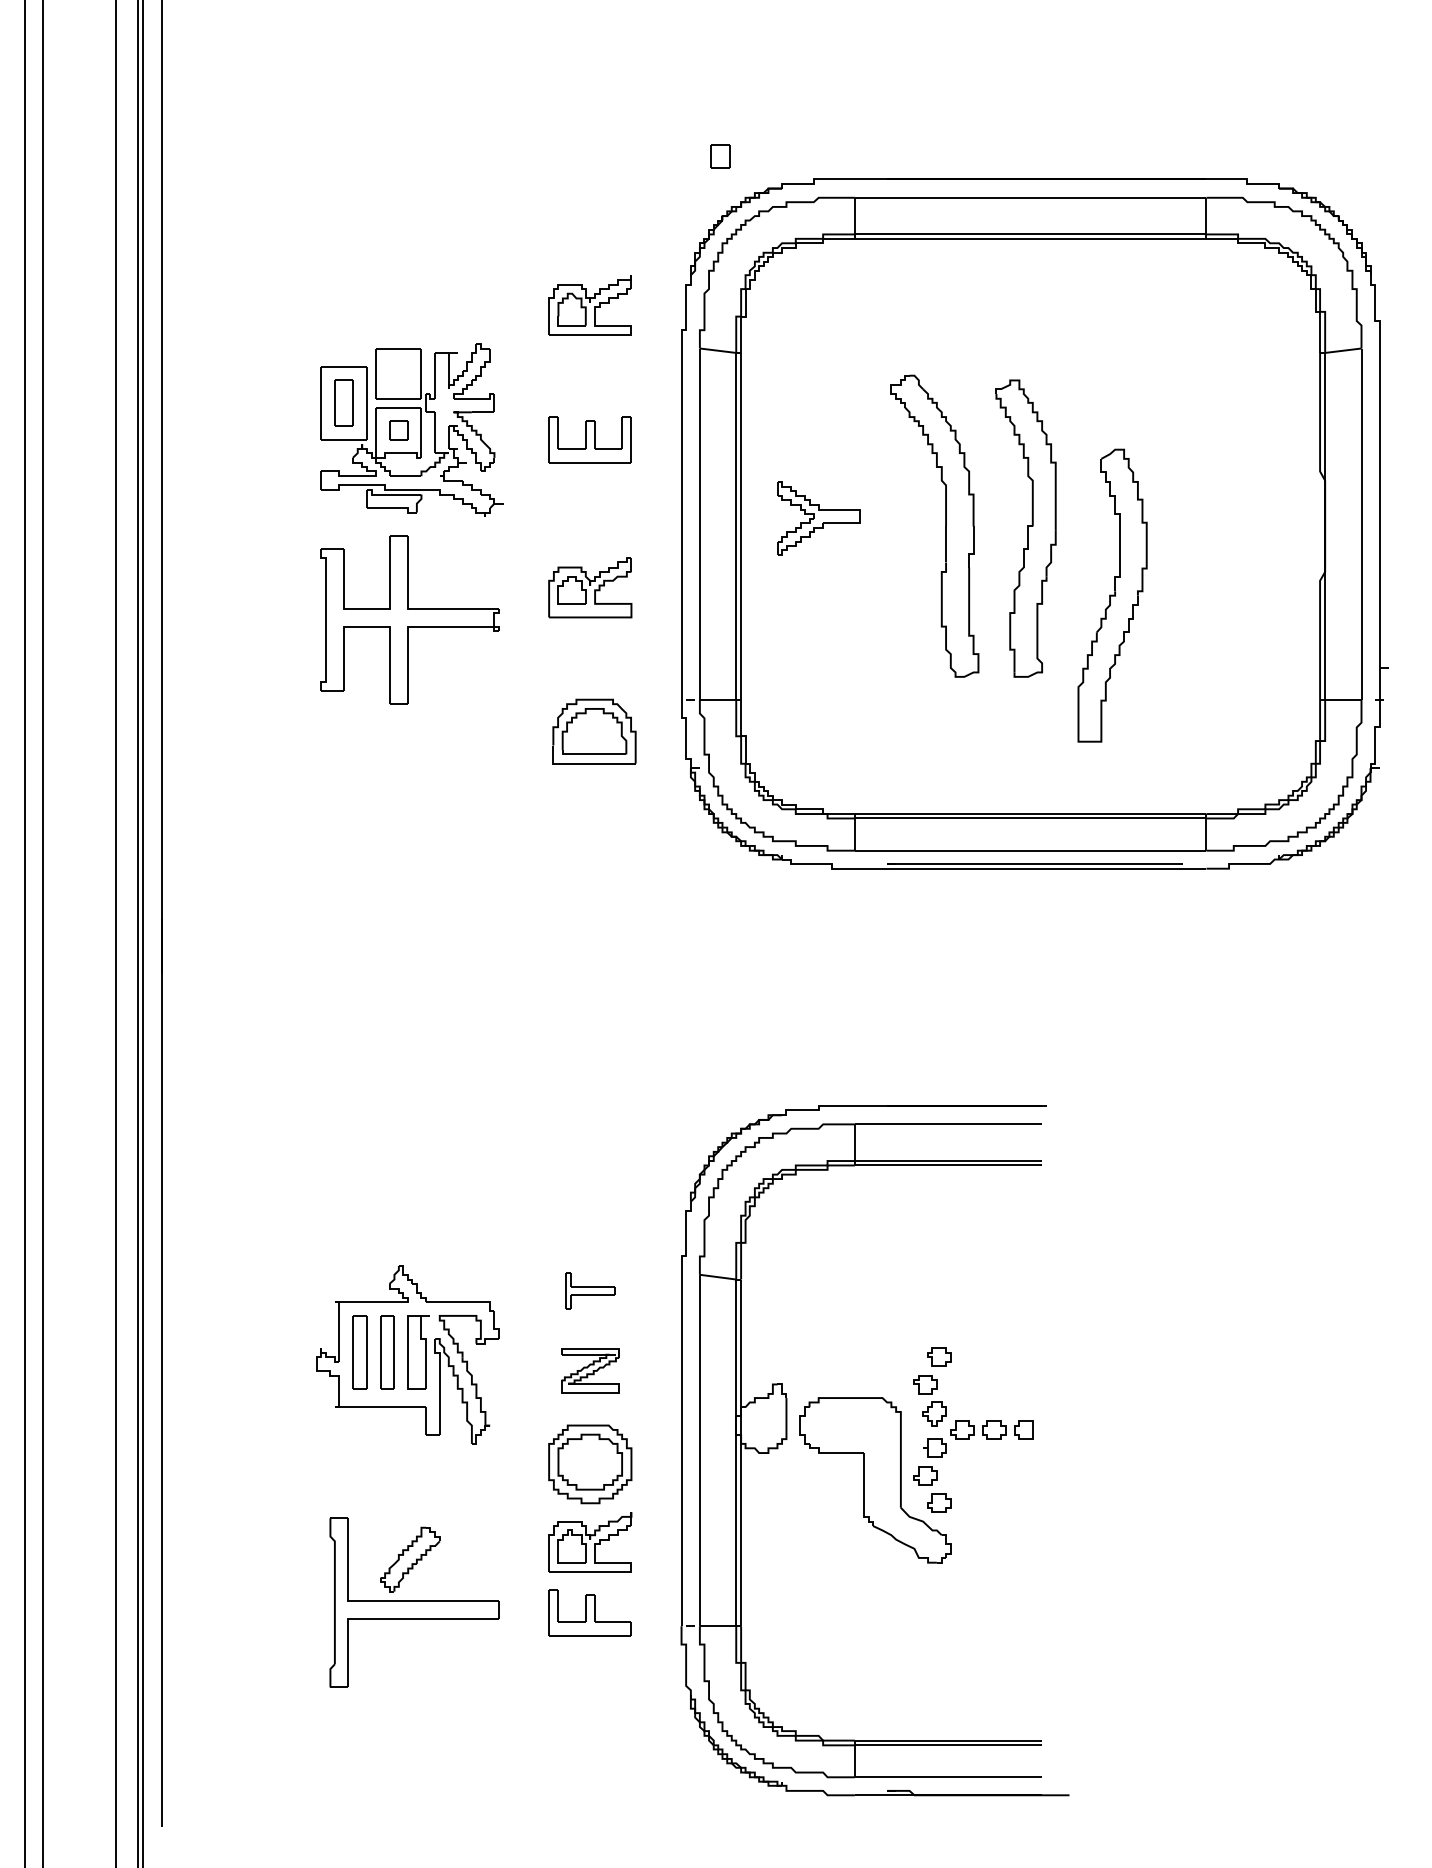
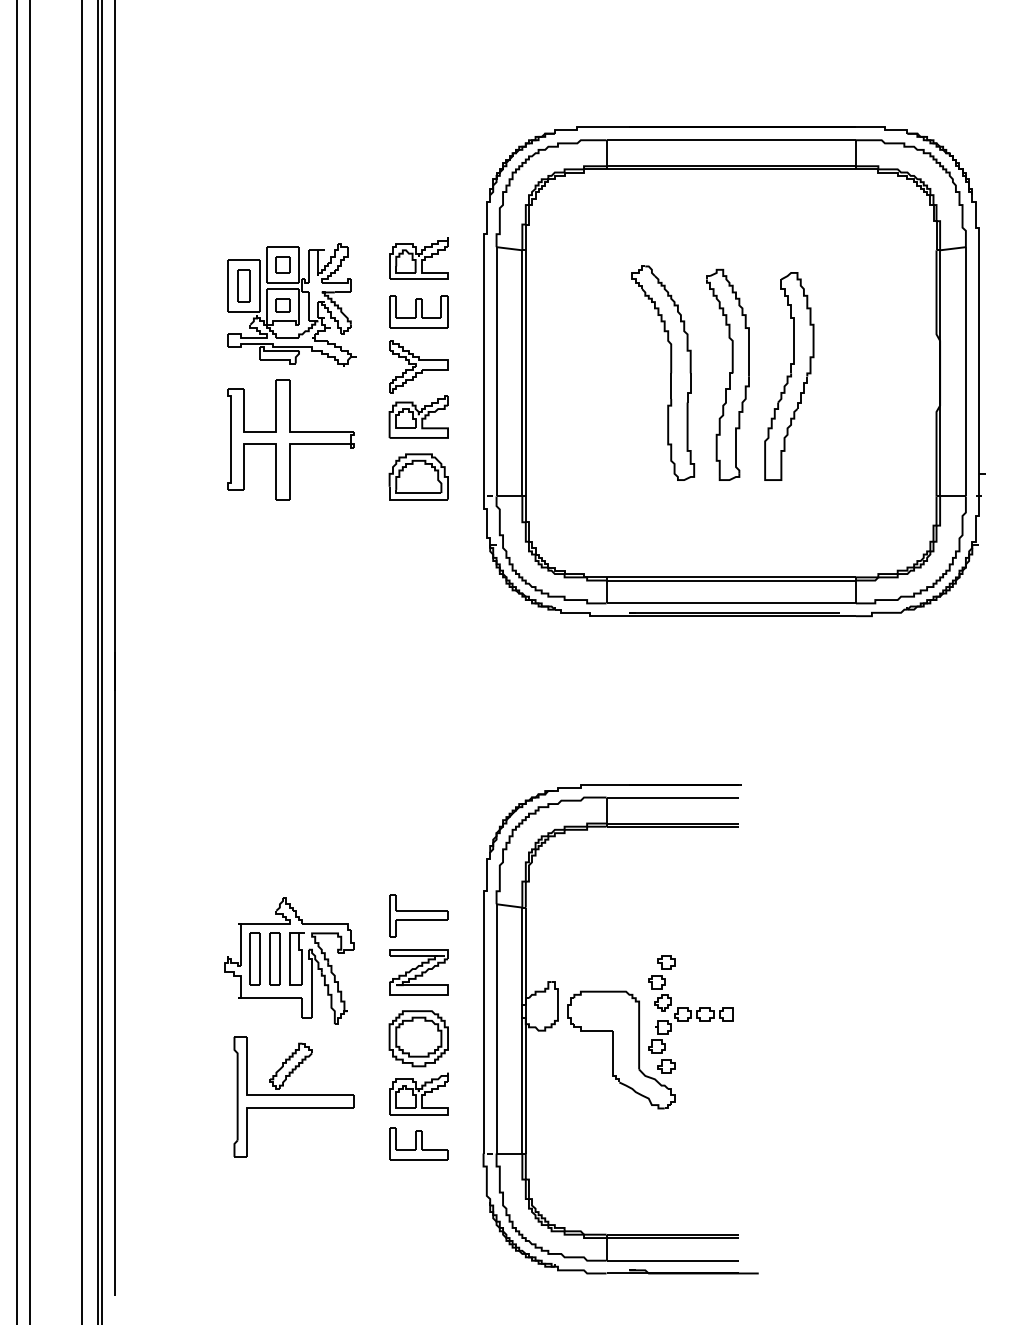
part: (719, 155) -> (282, 264), moved
part: (589, 305) -> (418, 258), moved
part: (818, 518) -> (418, 366), moved
part: (1112, 595) -> (789, 376), moved
part: (594, 731) -> (418, 476), moved
part: (589, 1290) -> (418, 915), size x1.67
part: (589, 1371) -> (418, 972), size x1.43
part: (413, 1602) -> (293, 1096), moved

